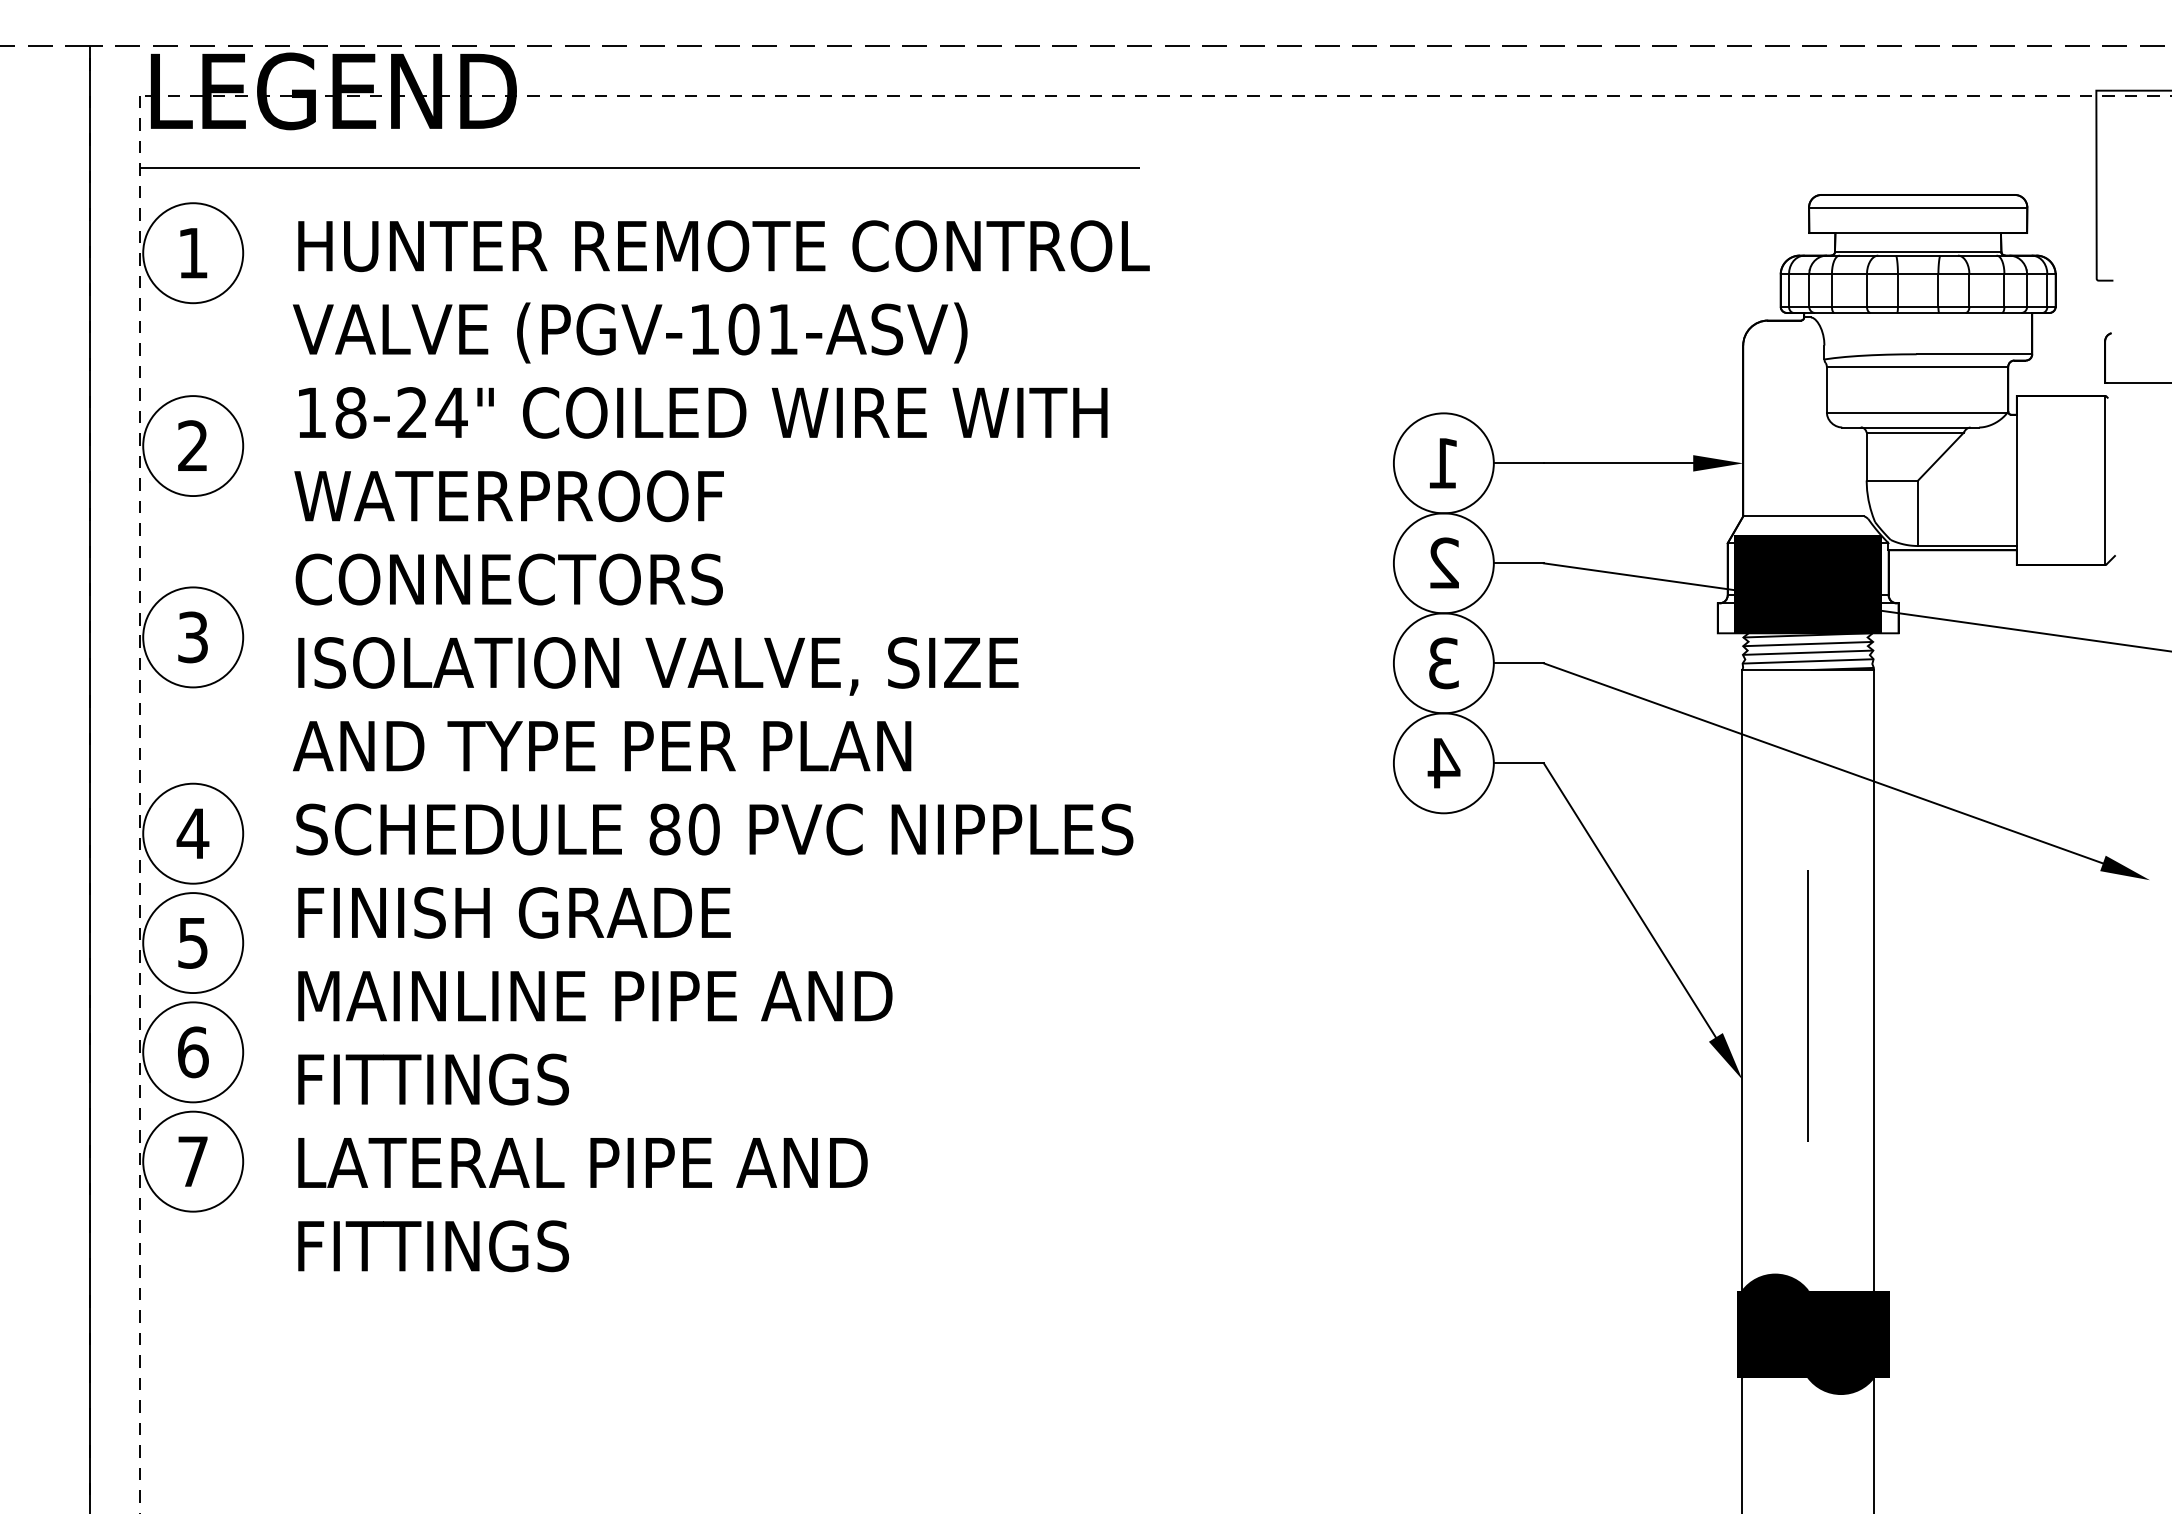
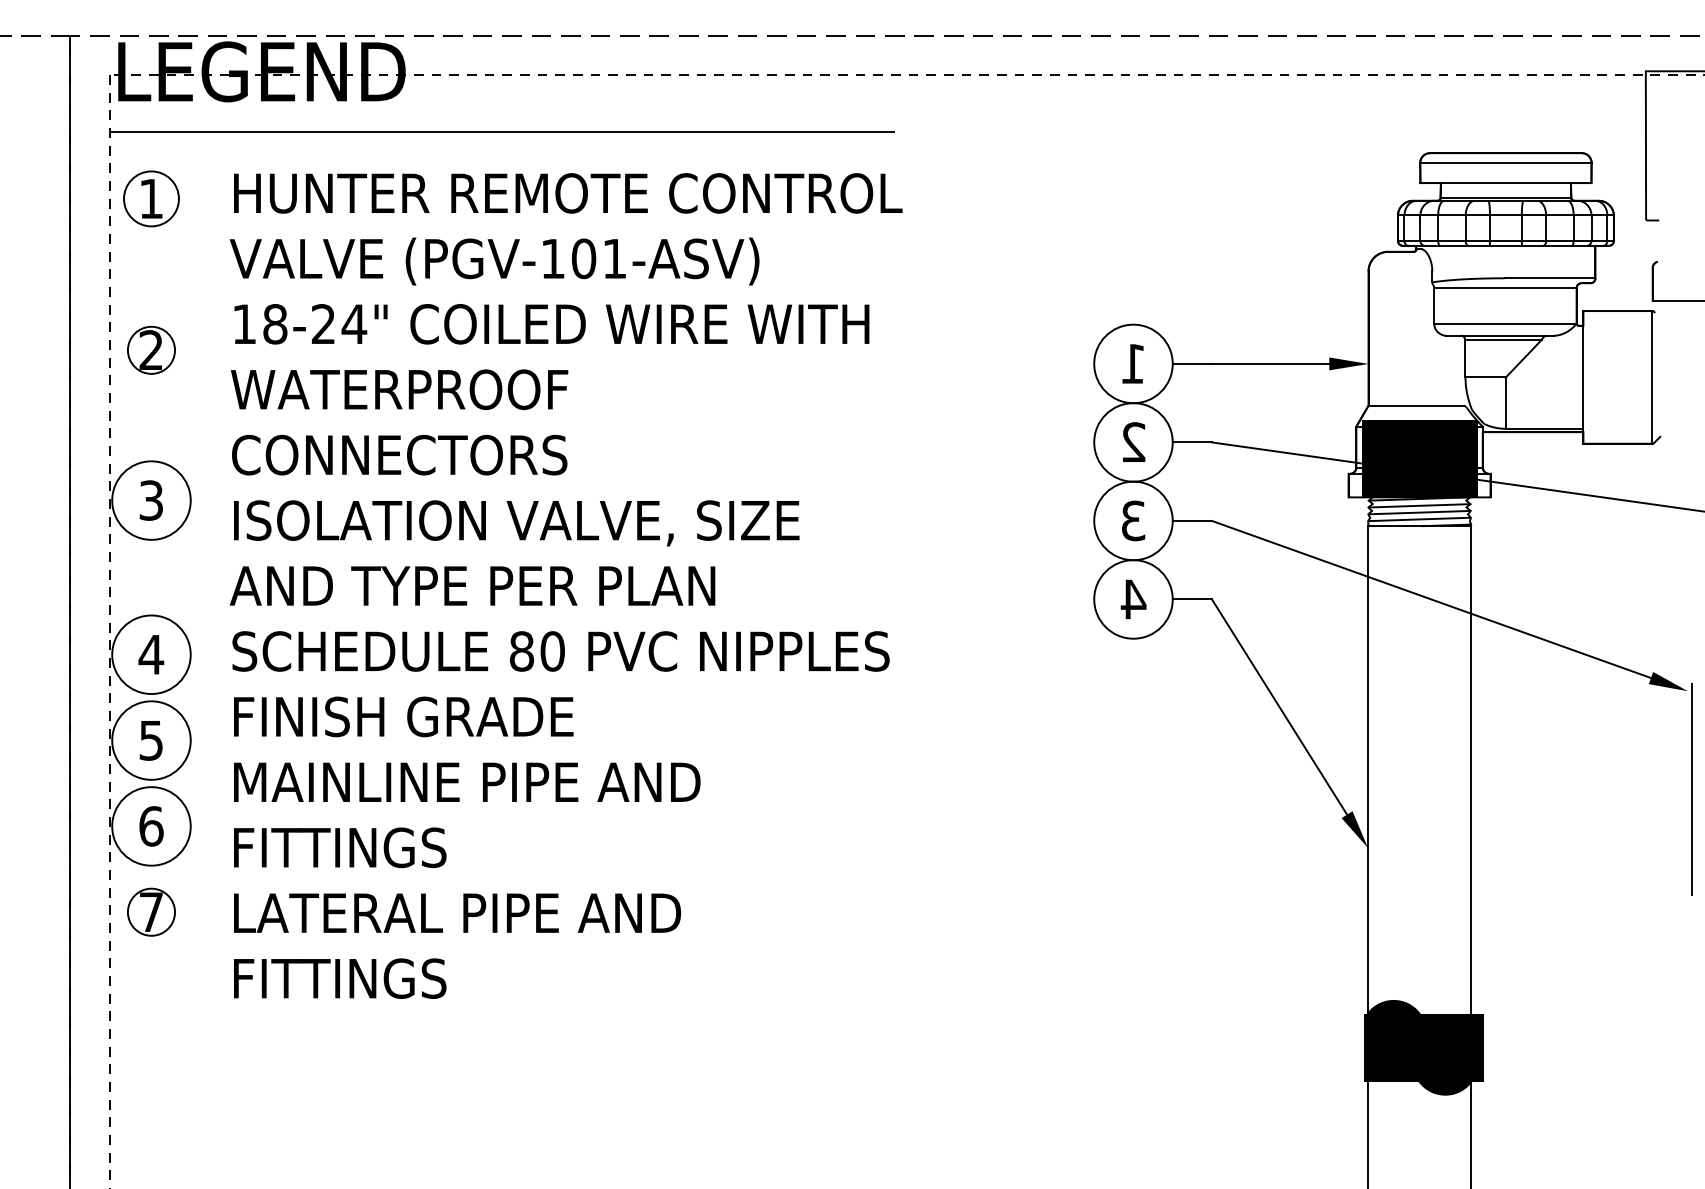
circle: (193, 253) -> (151, 199), size x0.7
circle: (193, 446) -> (151, 350), size x0.6
line: (1807, 1005) -> (1691, 789), moved
circle: (193, 1161) -> (151, 912), size x0.6

